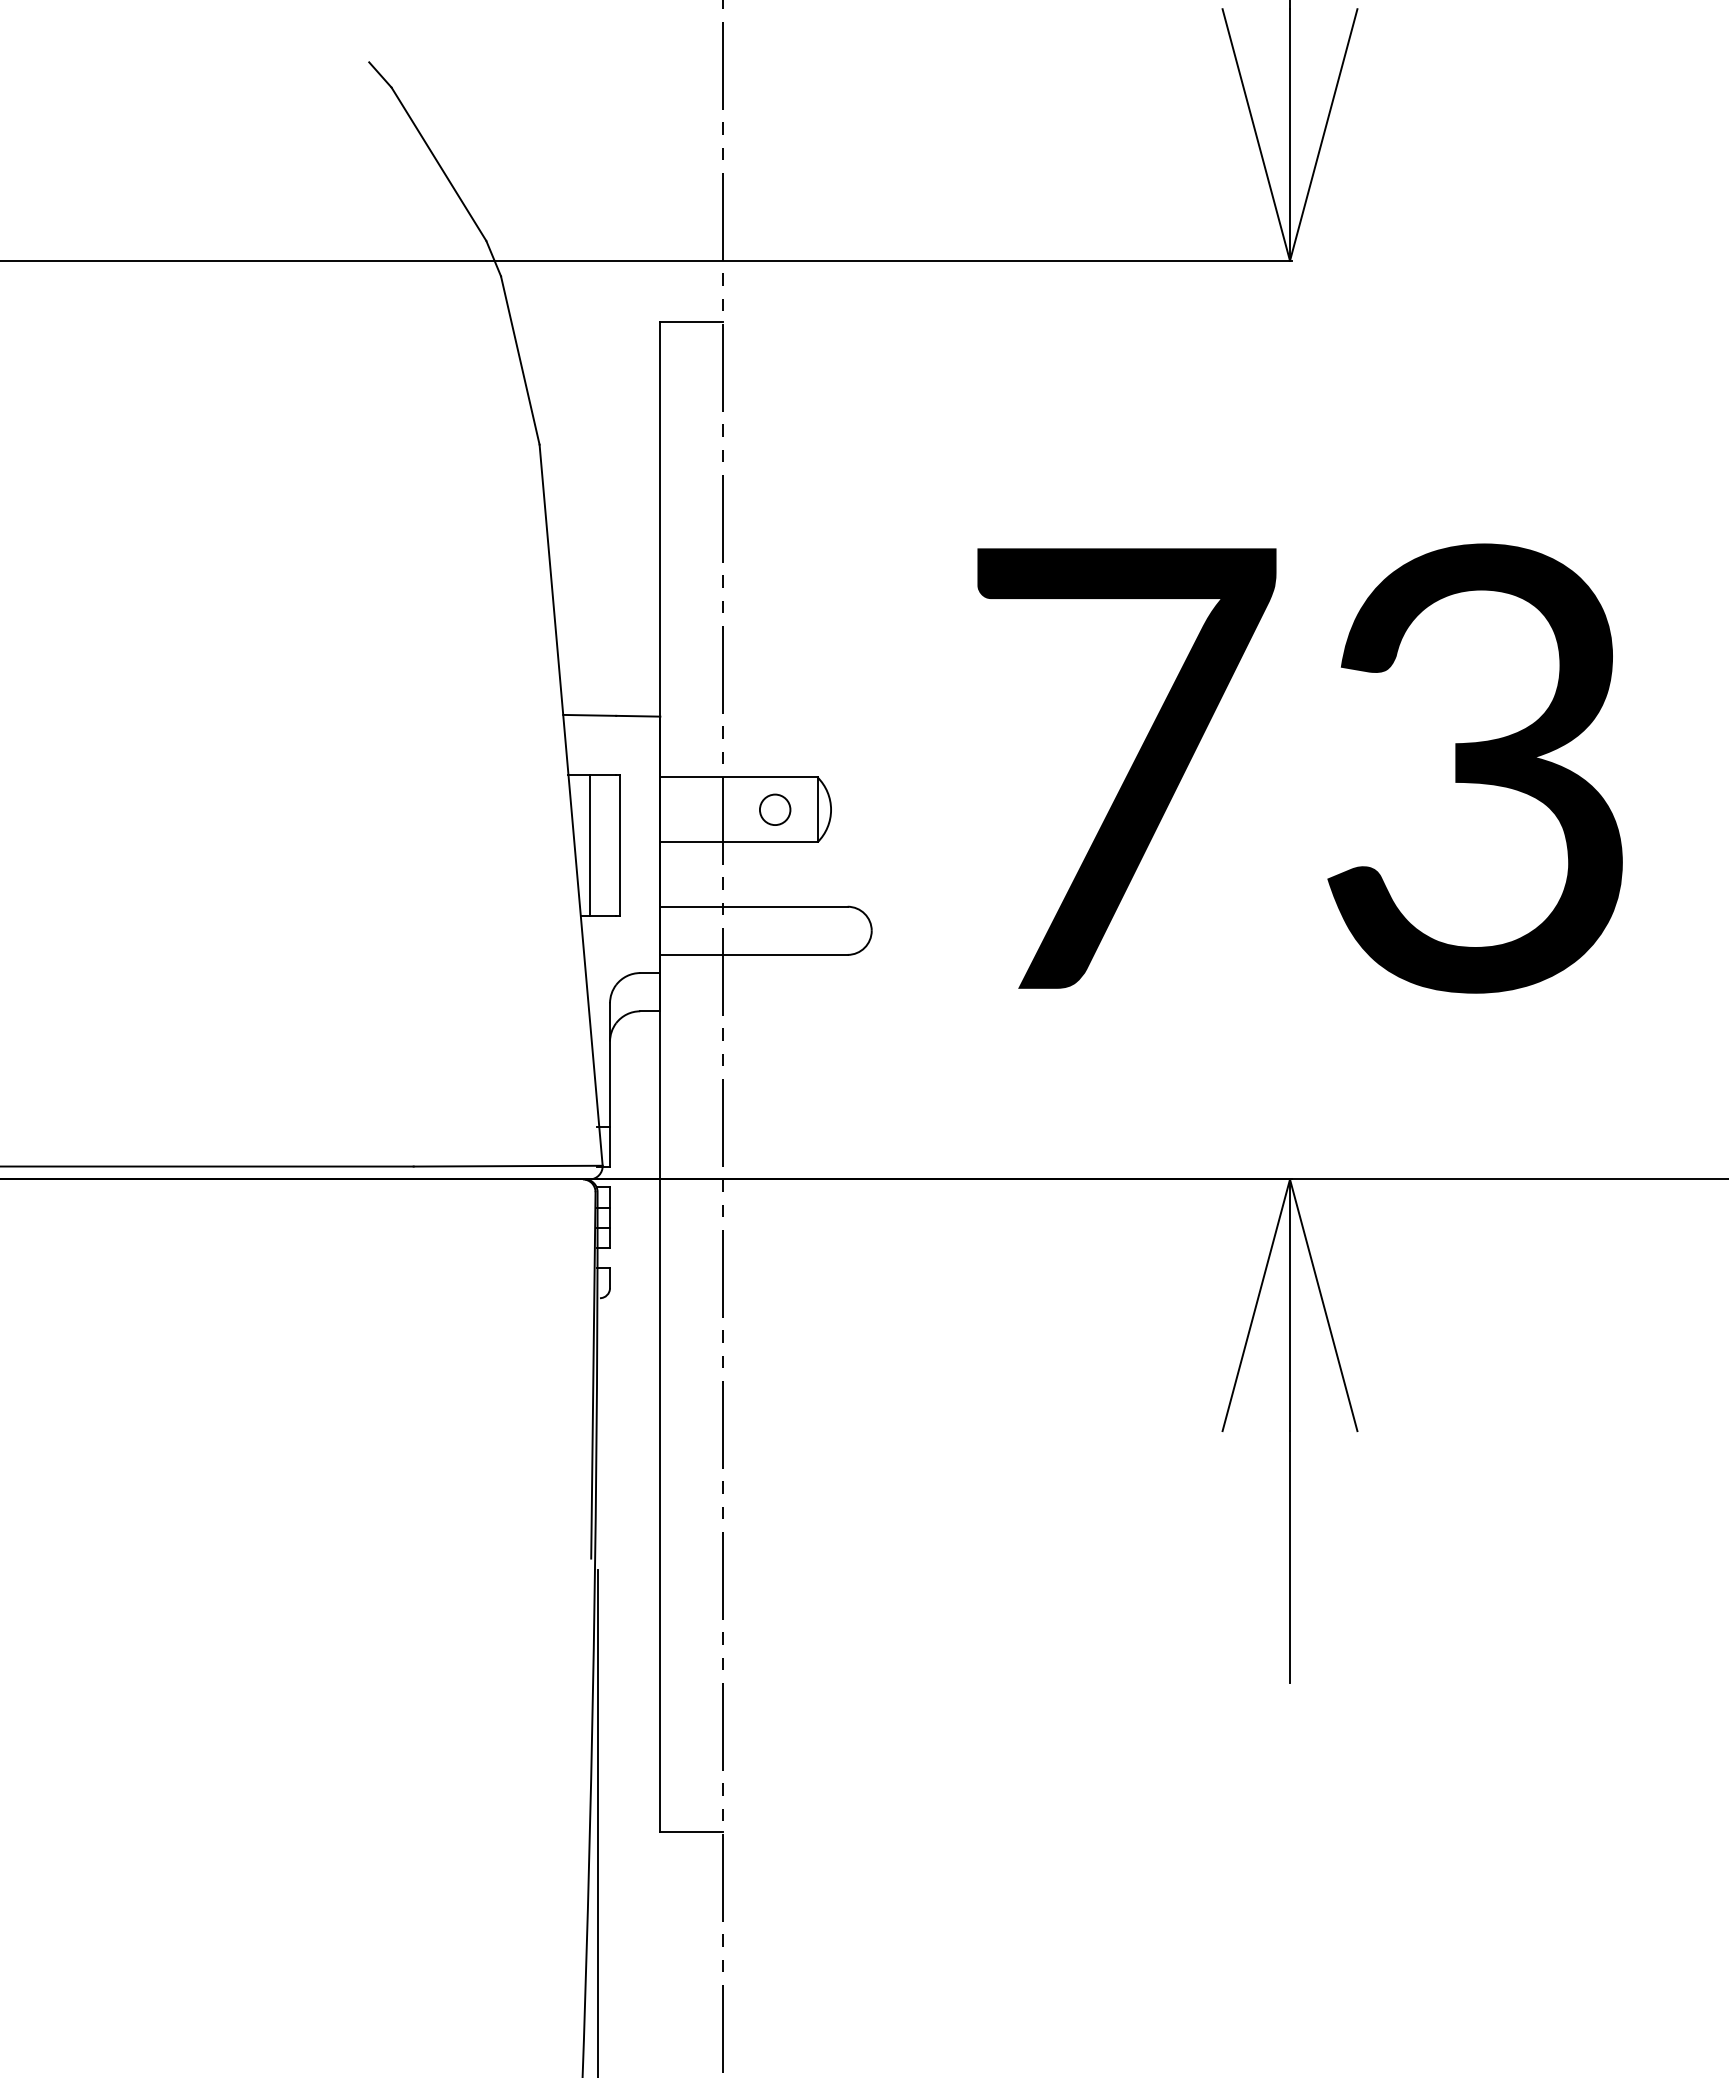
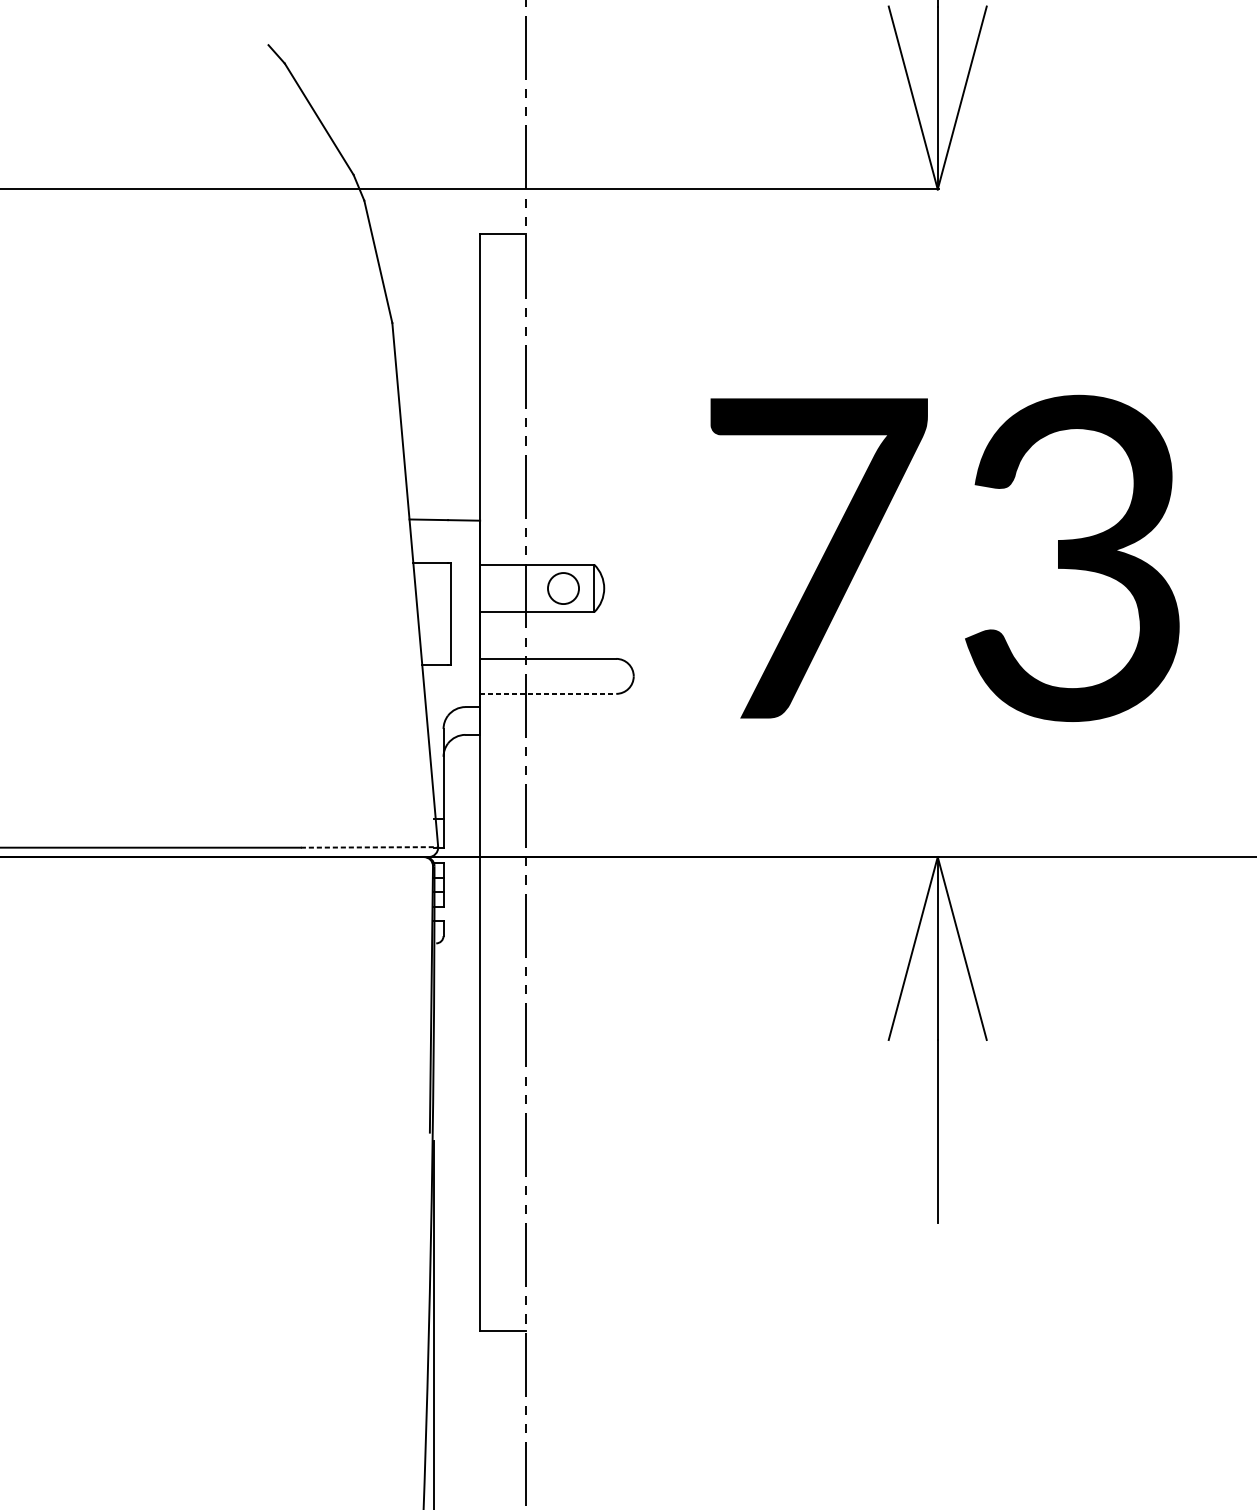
circle: (775, 809) -> (563, 588), size x1.4
line: (589, 844) -> (428, 613), removed
line: (753, 954) -> (547, 693), solid -> dashed
line: (508, 1166) -> (369, 847), solid -> dashed

